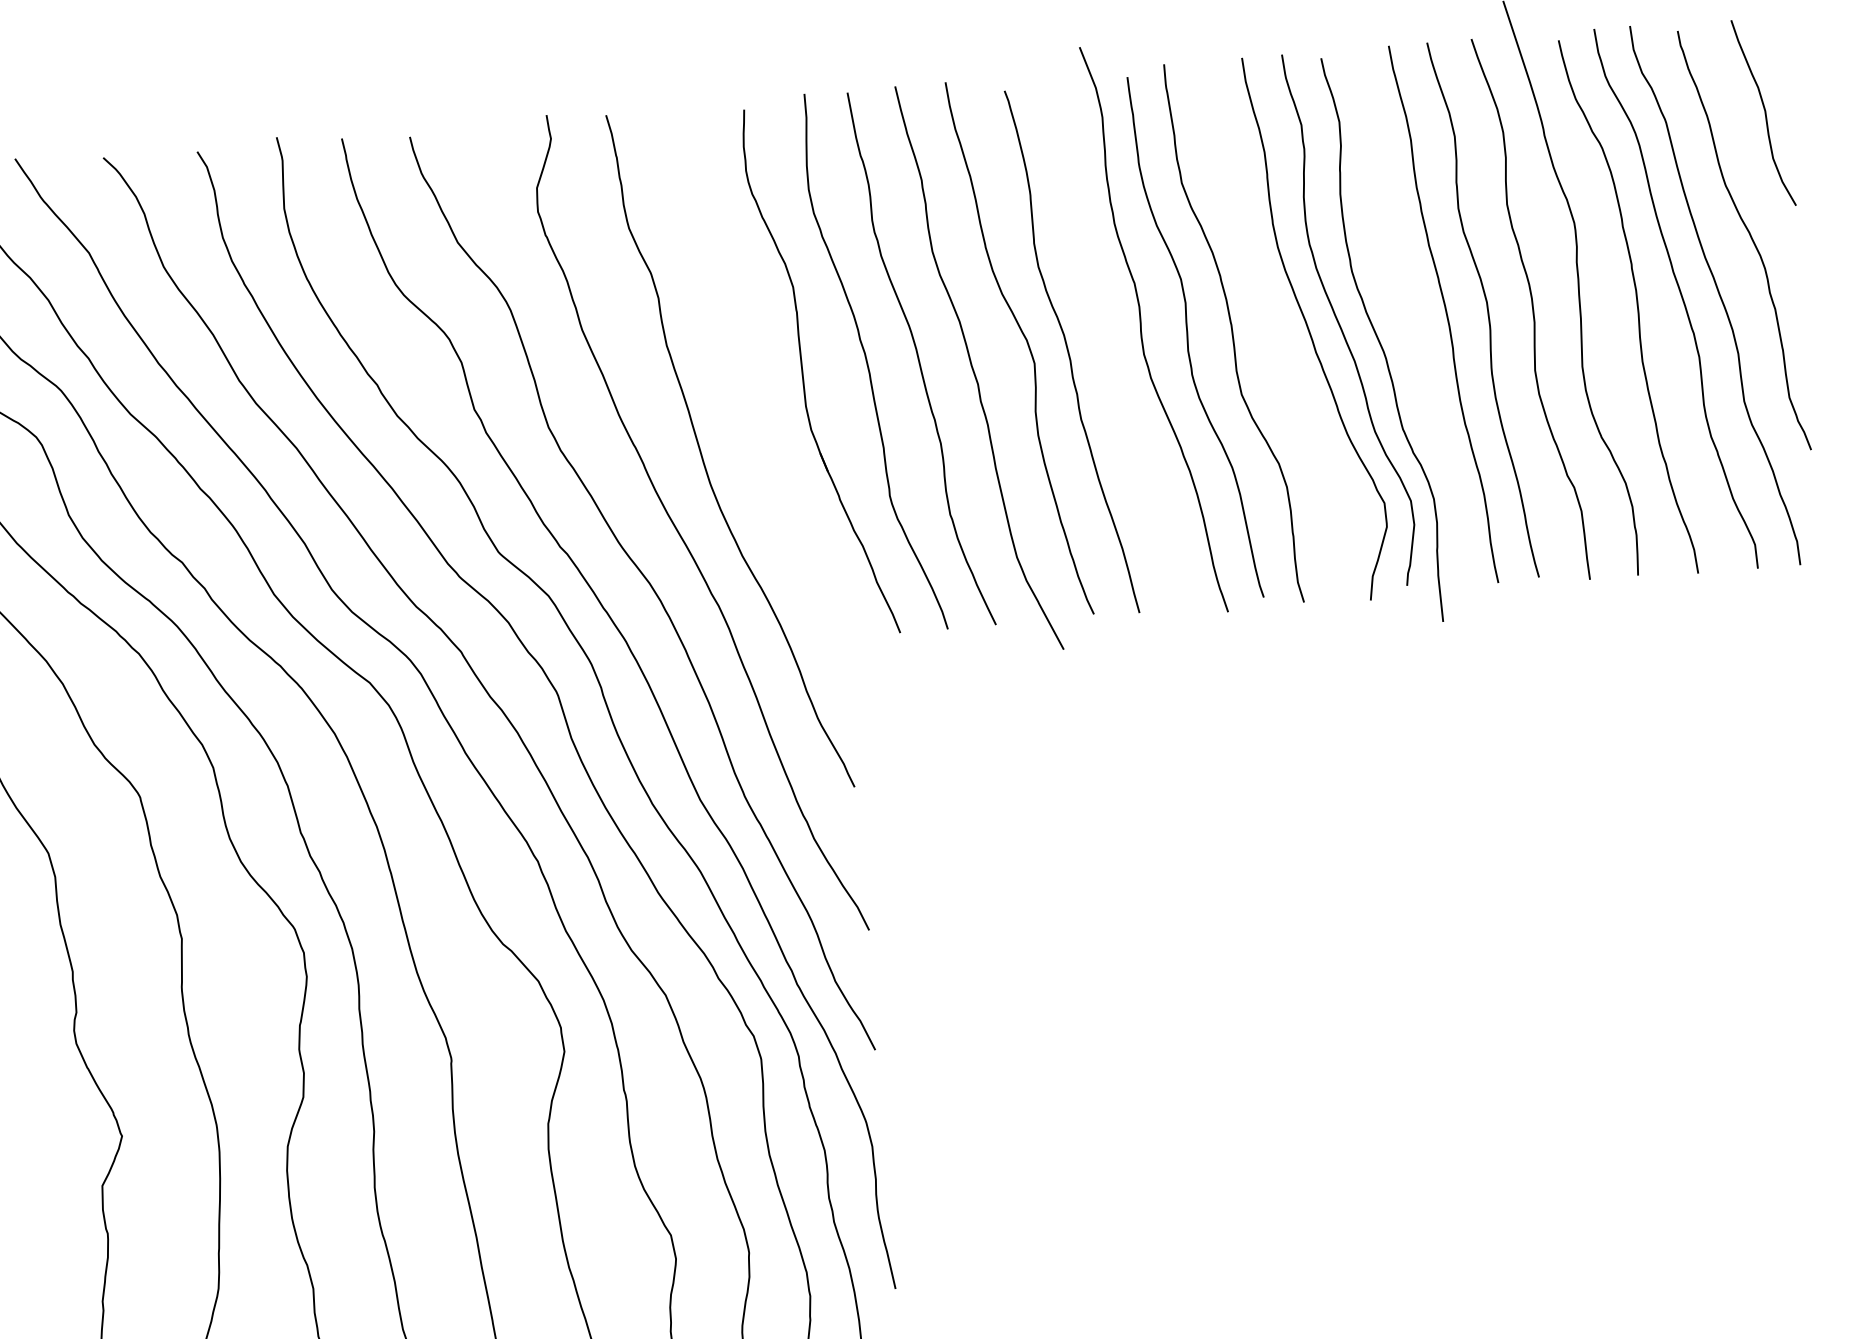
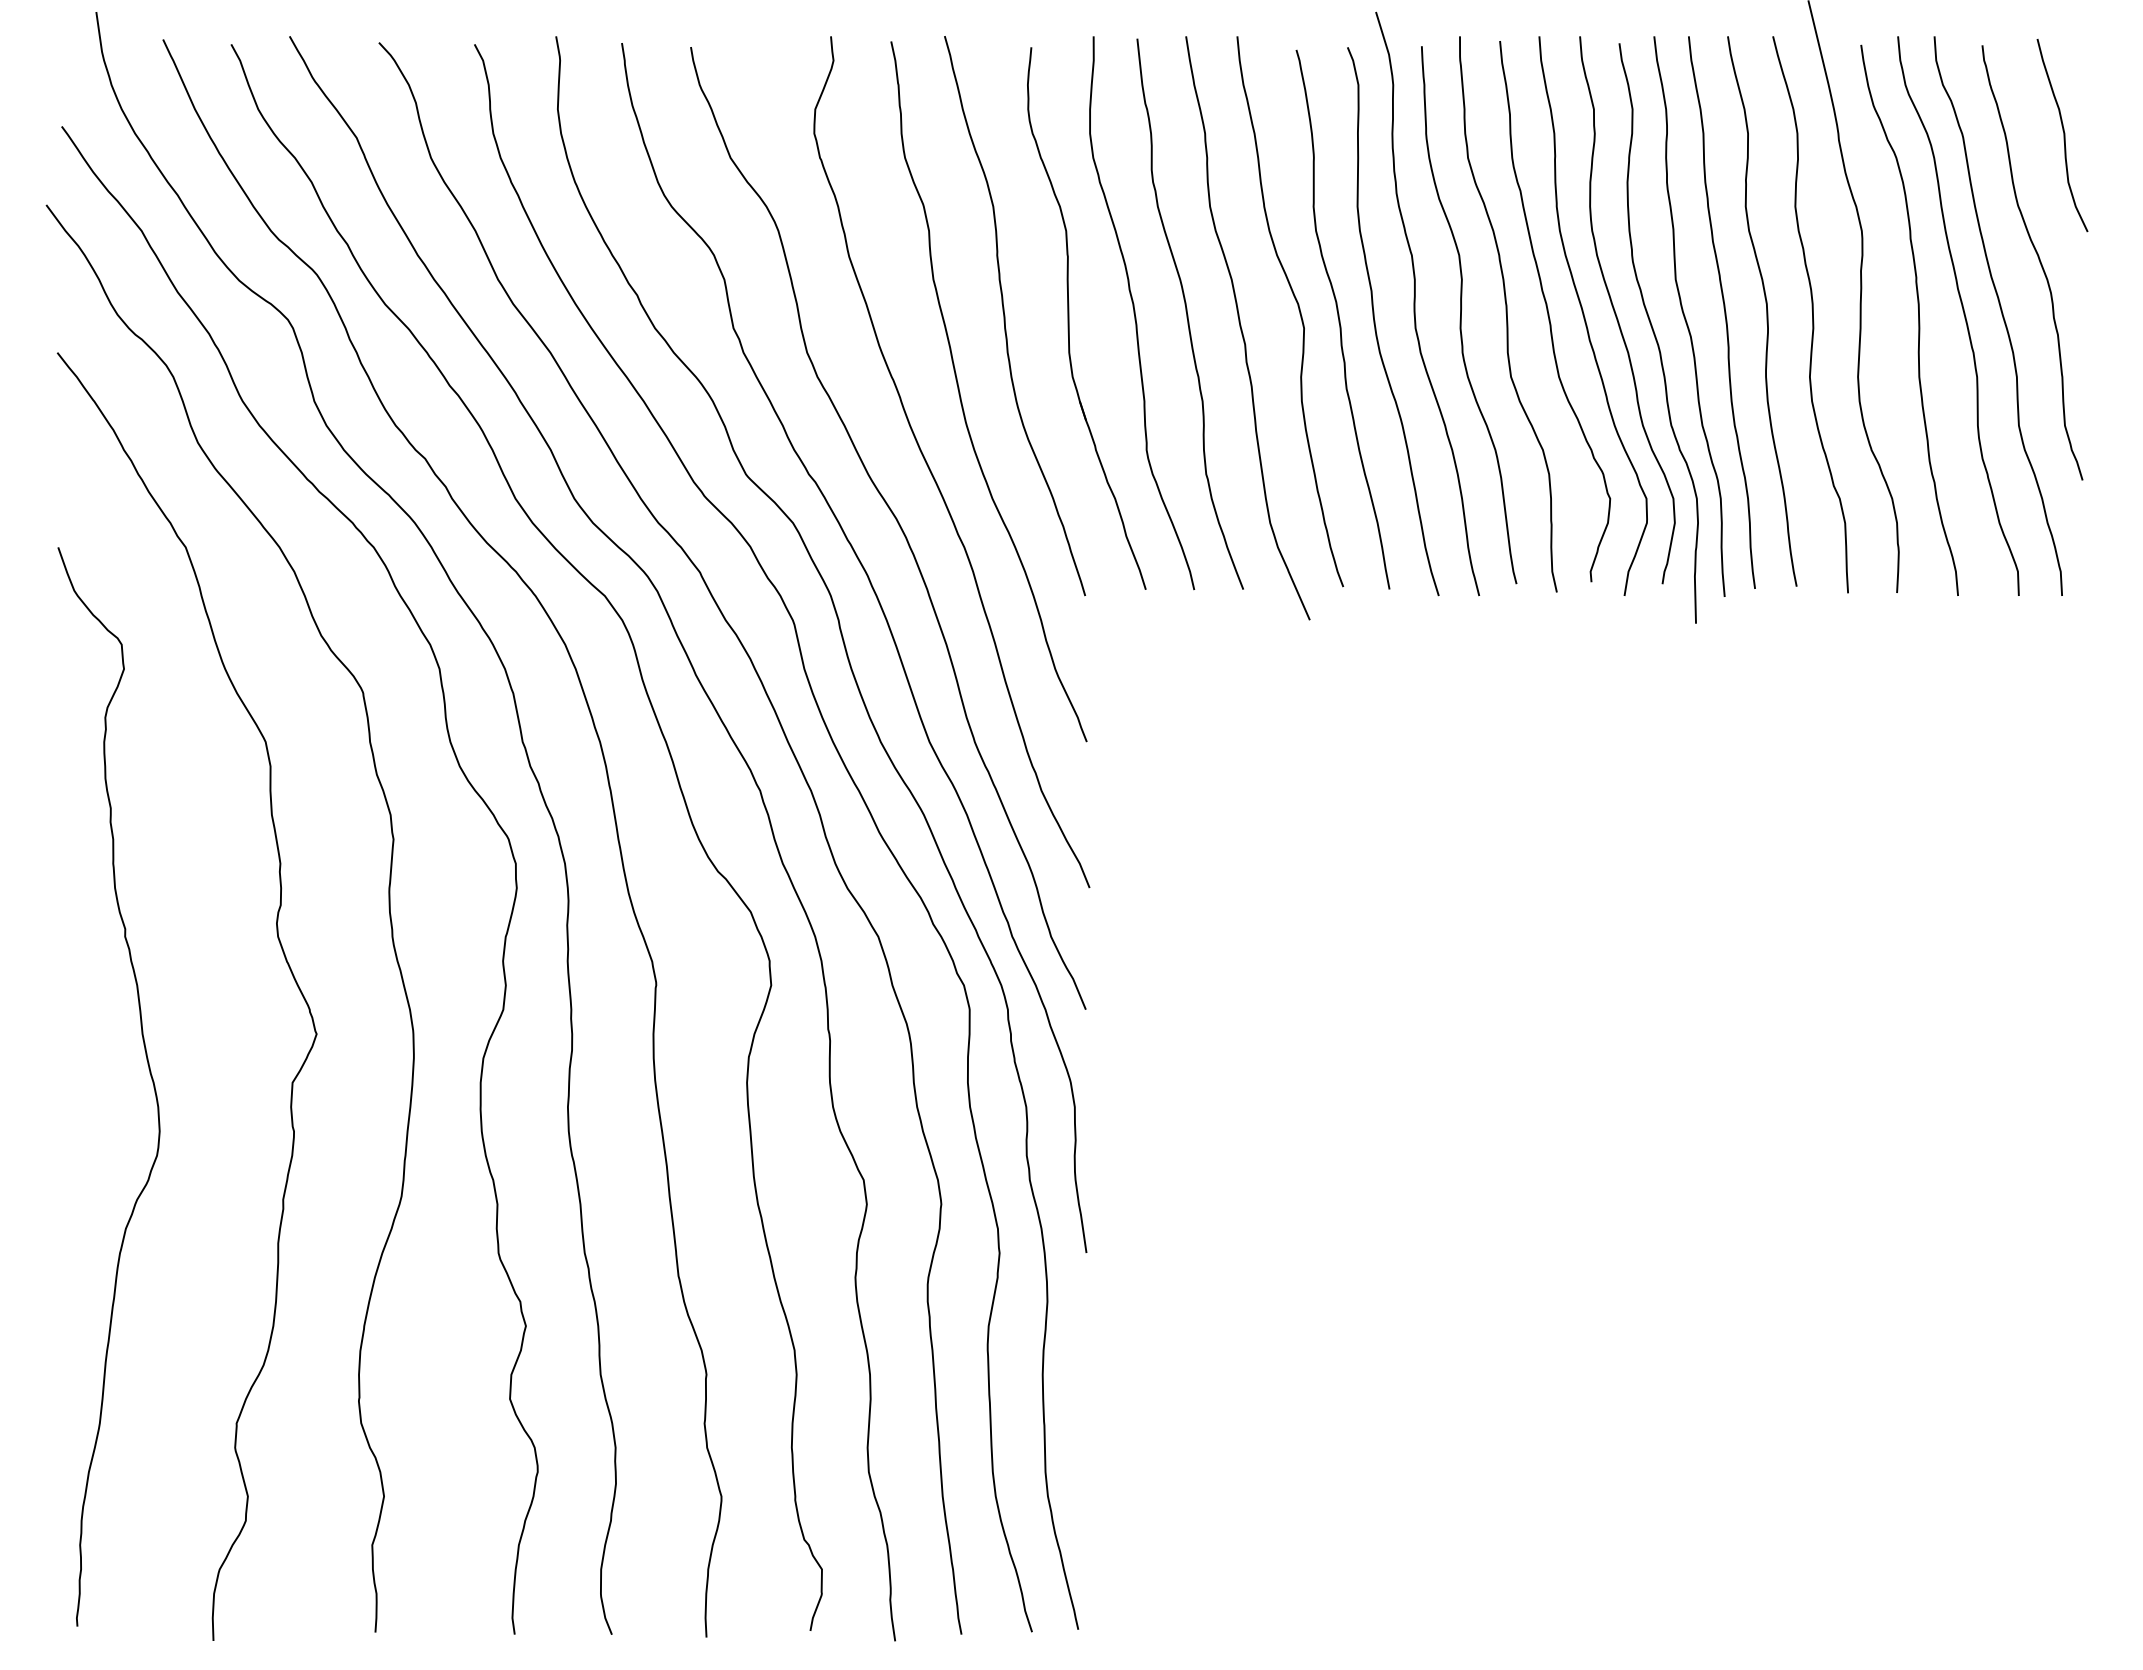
curve: (1408, 321) -> (1685, 316), added
curve: (1274, 329) -> (1549, 313), added
curve: (1104, 351) -> (1375, 321), added
curve: (740, 376) -> (1005, 316), added

